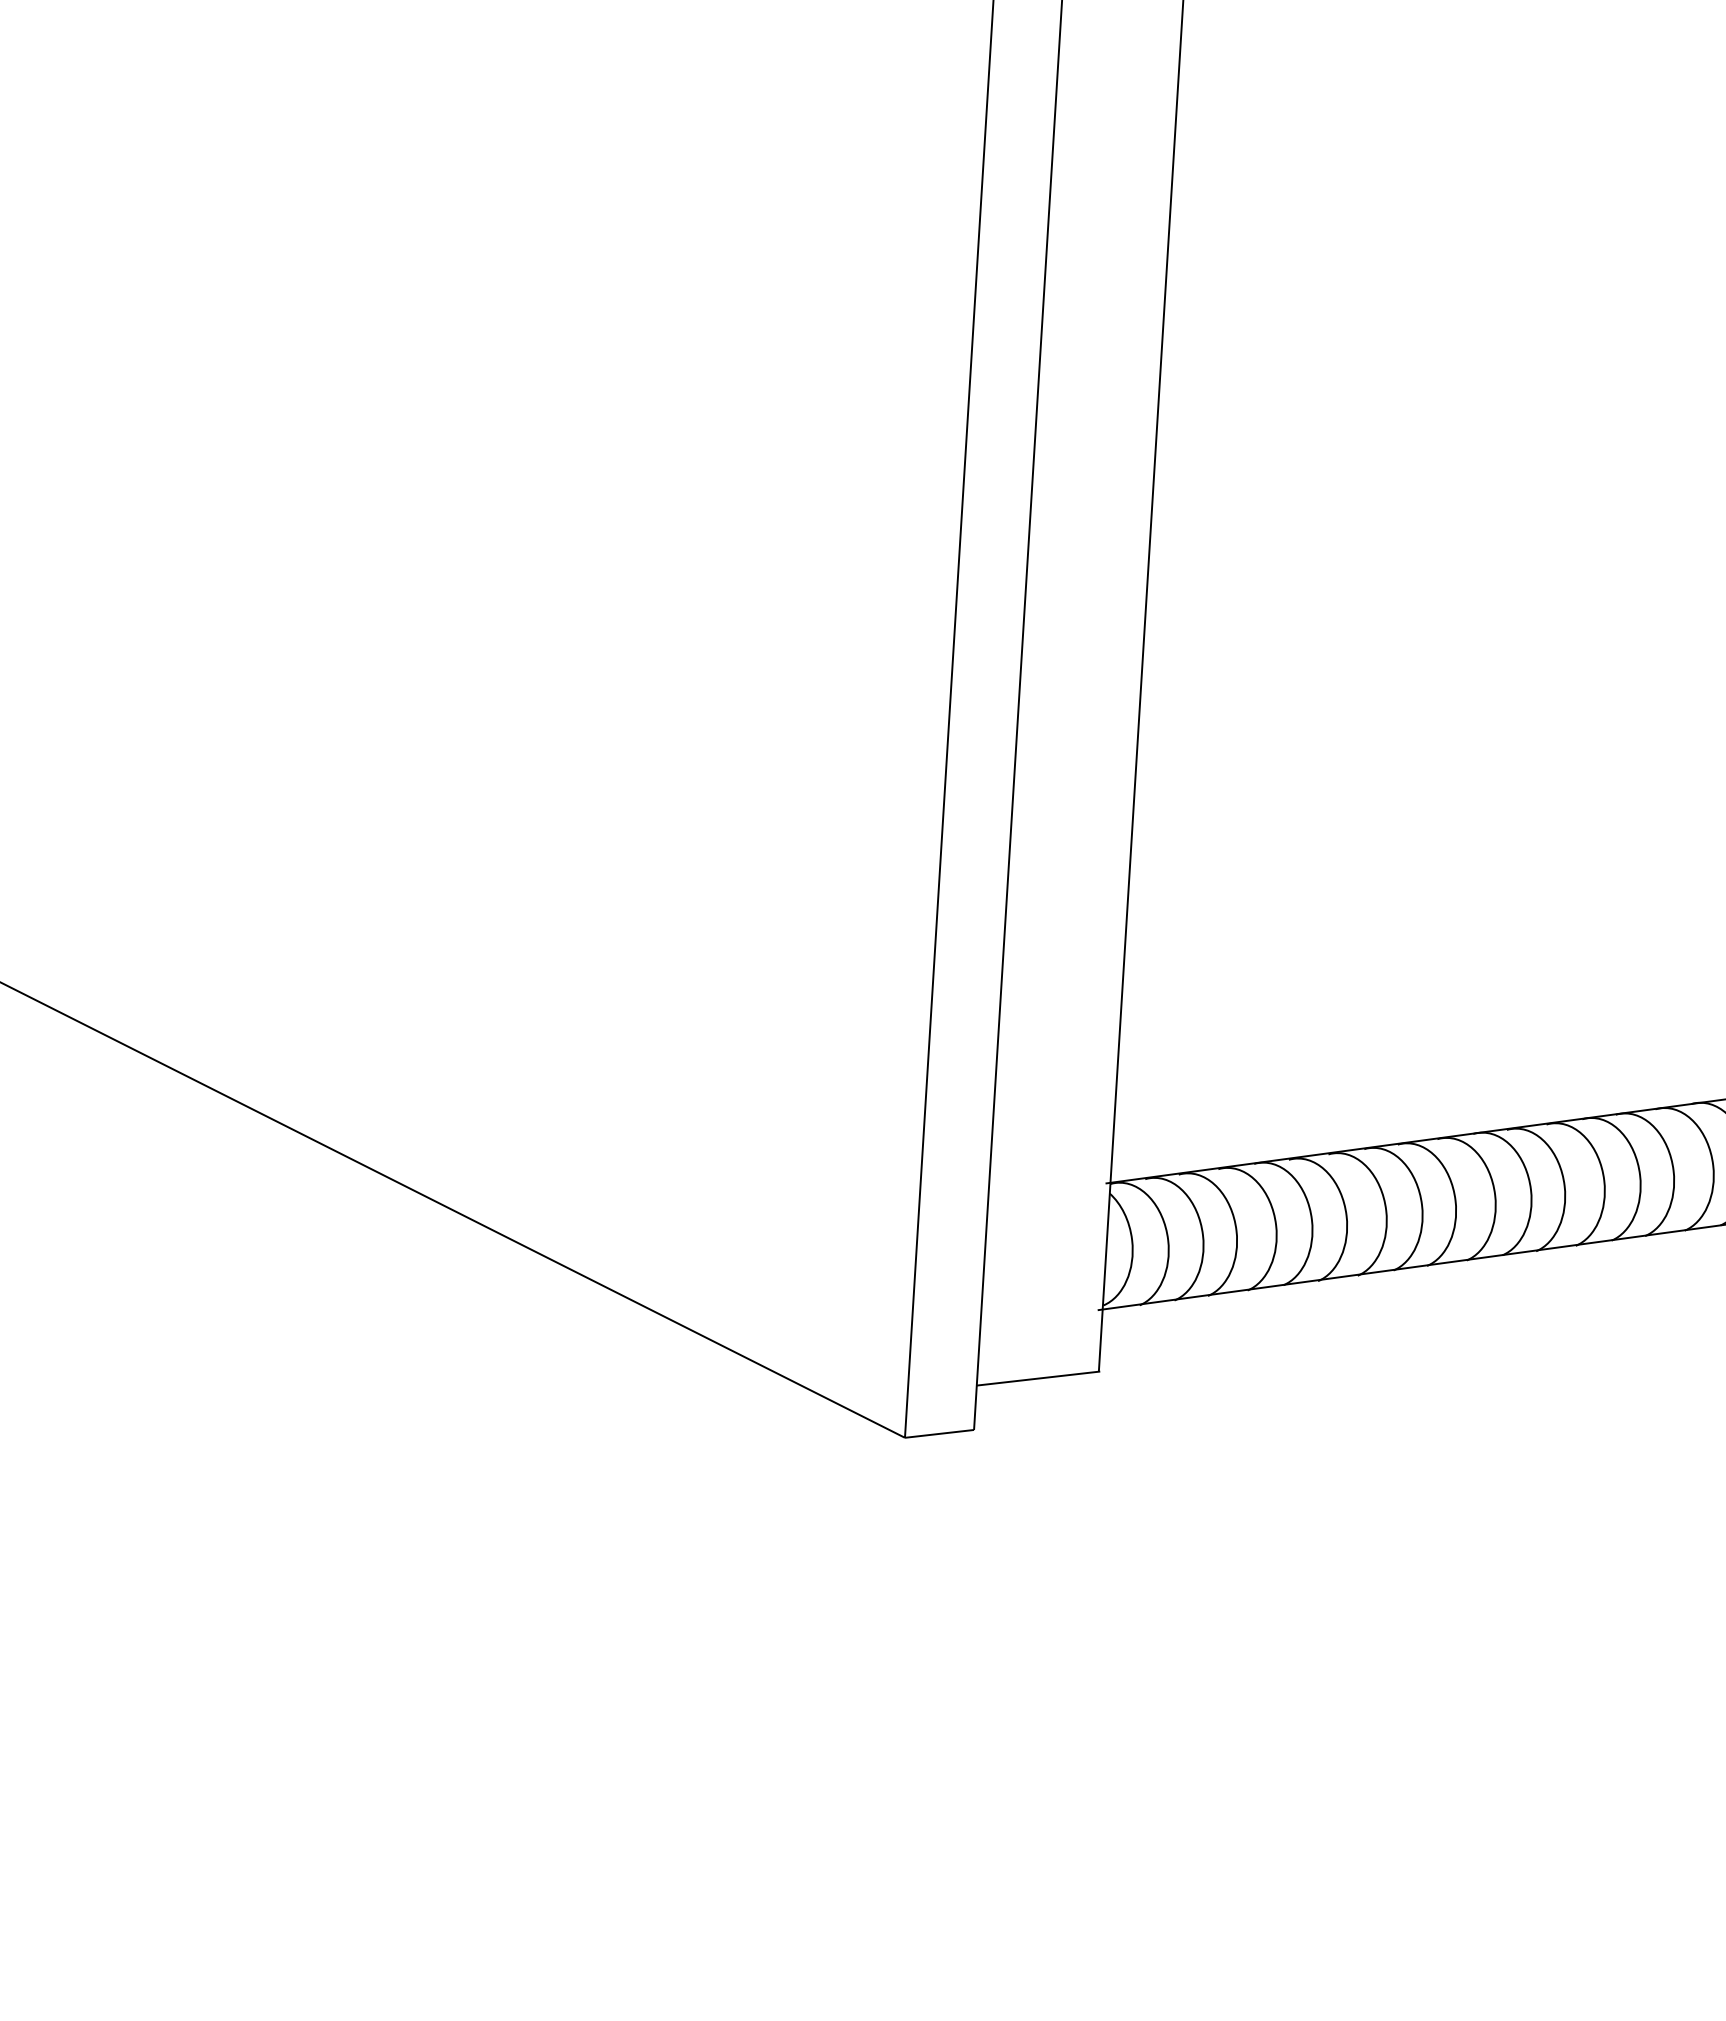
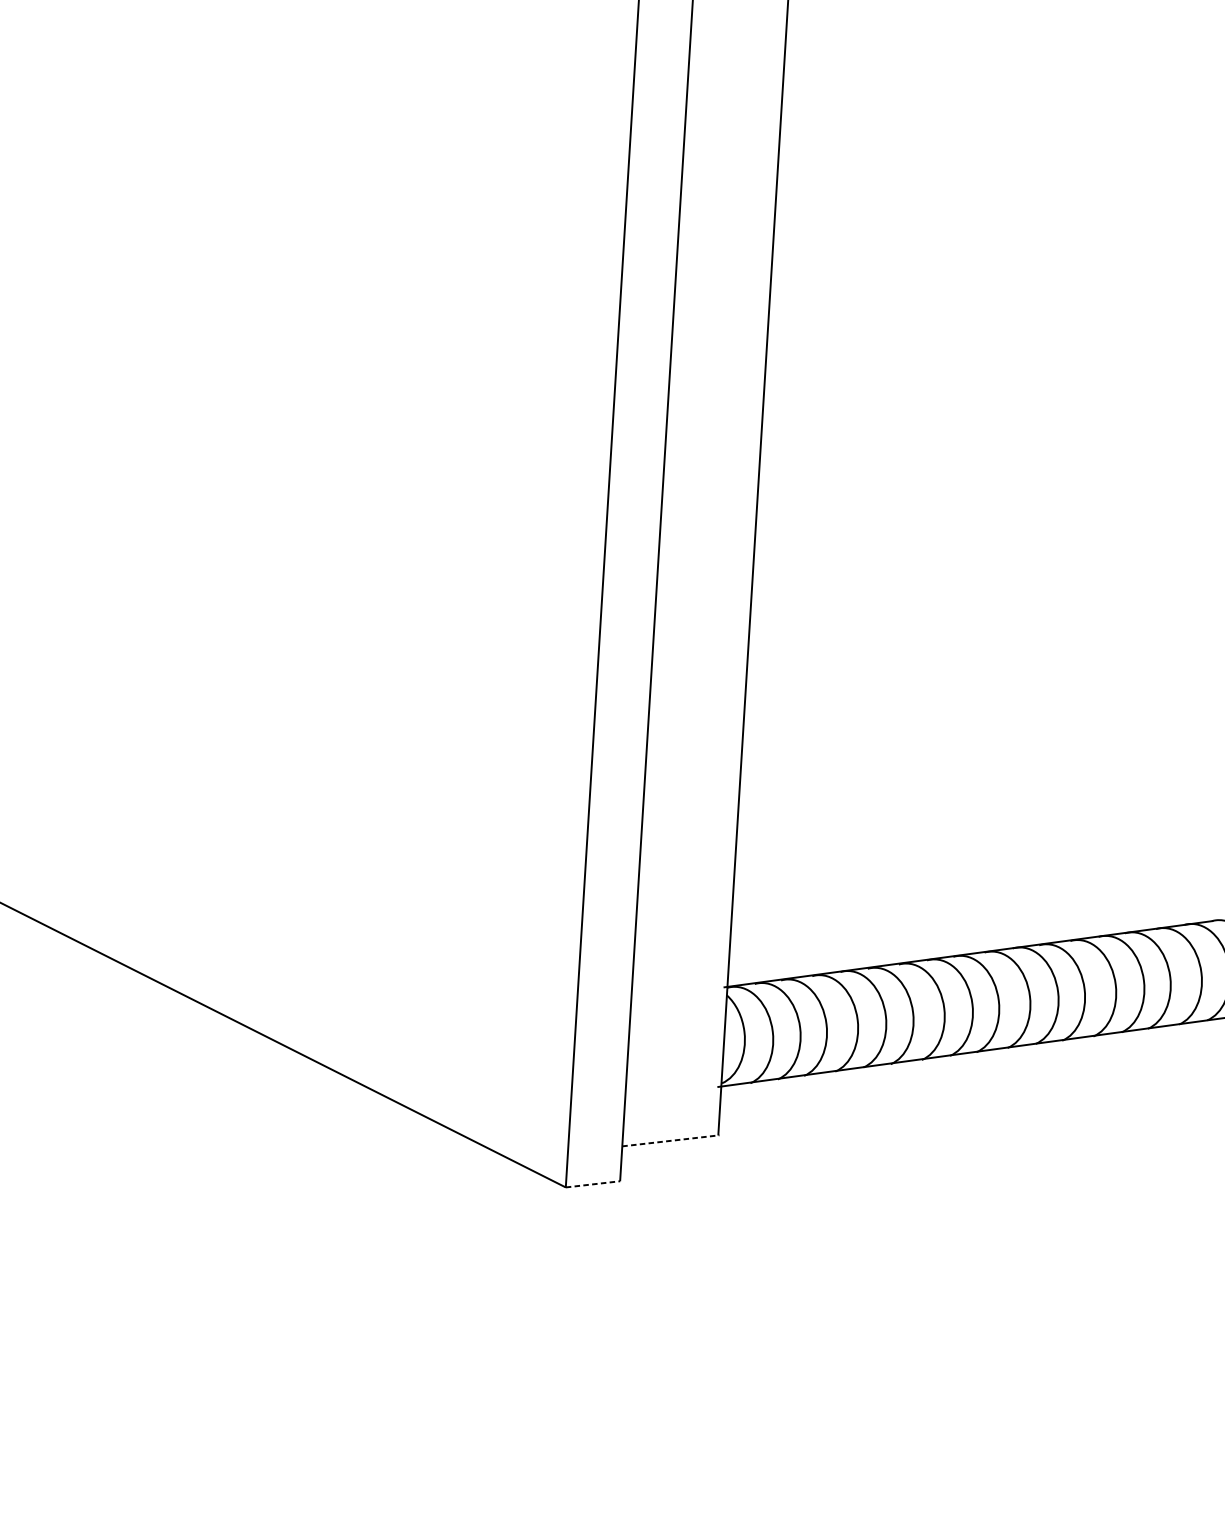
line: (1039, 1378) -> (671, 1140), solid -> dashed
line: (939, 1433) -> (592, 1184), solid -> dashed

